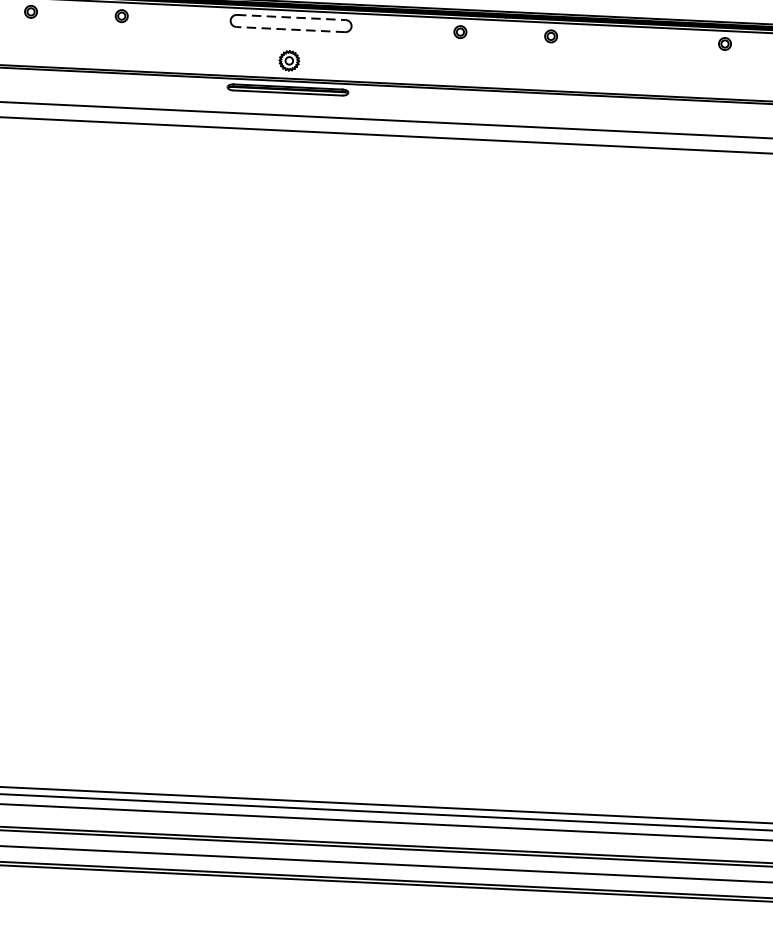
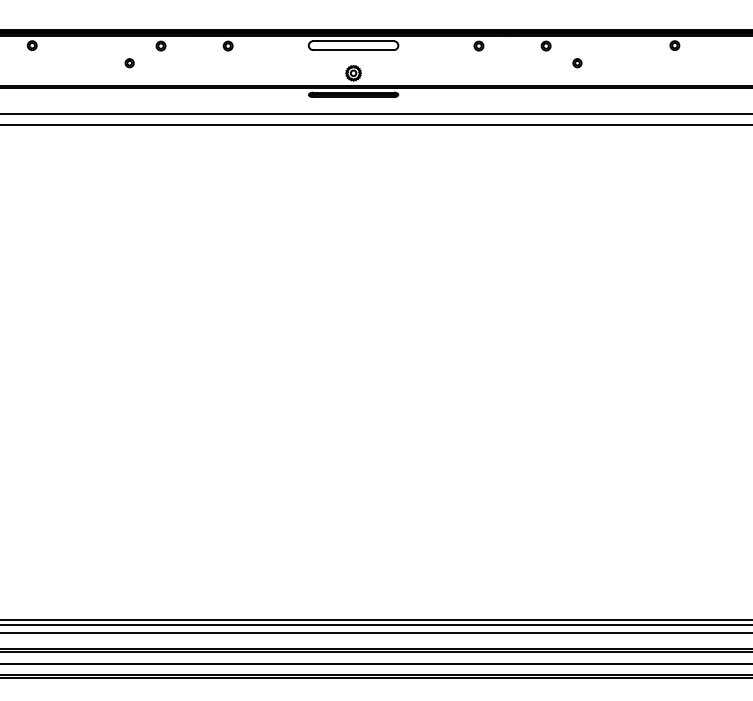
line: (292, 17) -> (354, 41), dashed -> solid
line: (290, 30) -> (353, 50), dashed -> solid
part: (592, 61) -> (577, 63), added

